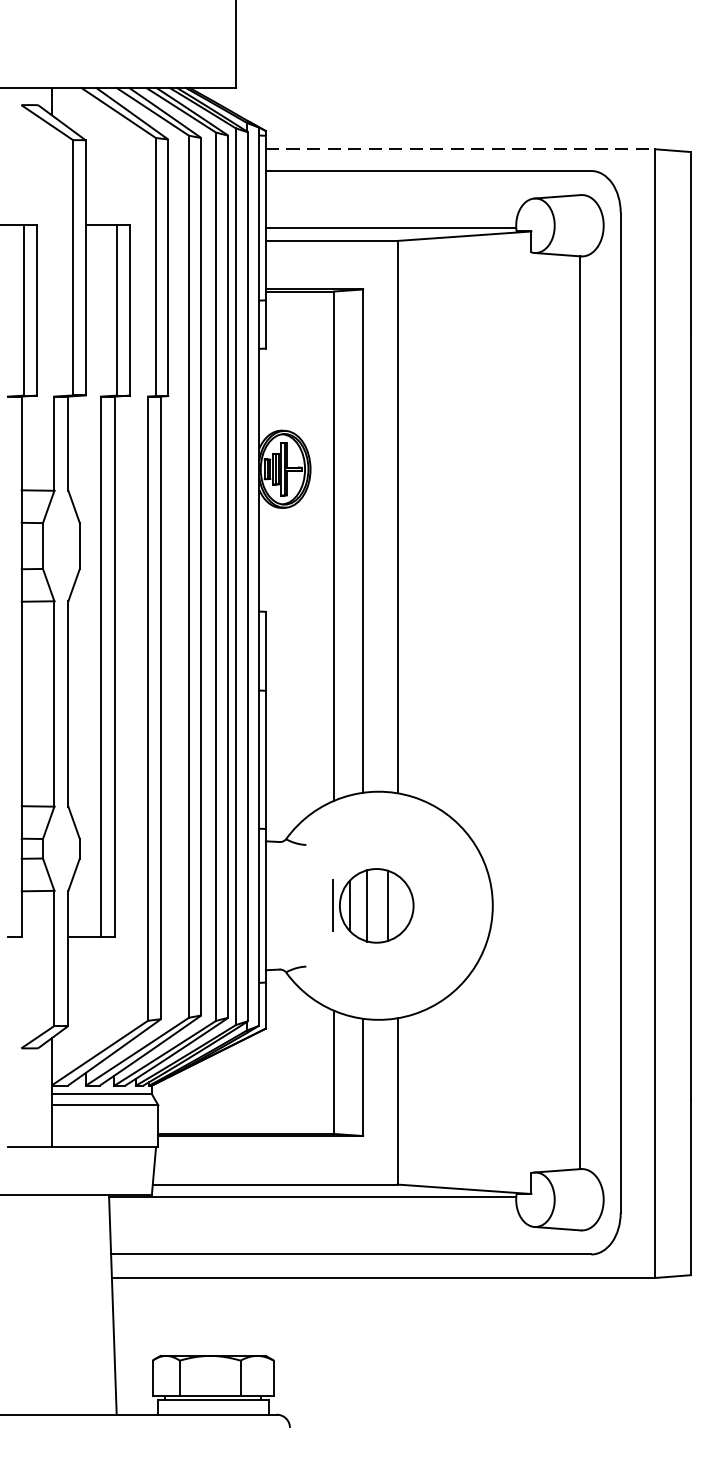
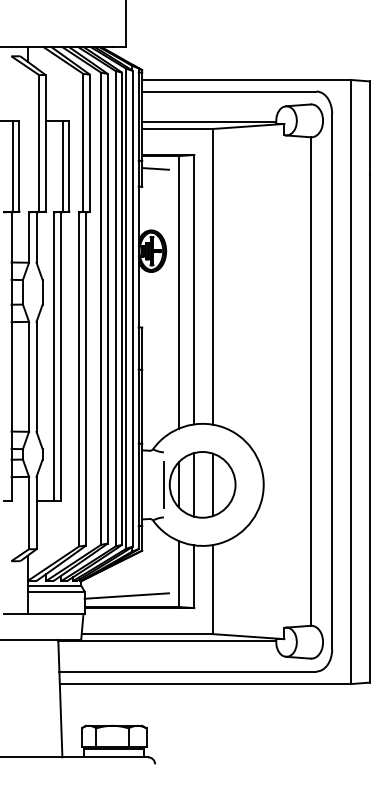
line: (460, 148) -> (246, 79), dashed -> solid
line: (290, 314) -> (155, 168), added
part: (372, 905) -> (199, 484), size x1.67
line: (236, 1112) -> (126, 595), added

